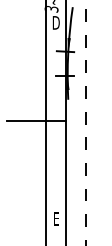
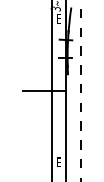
text: (55, 22) -> (58, 18), D -> E

